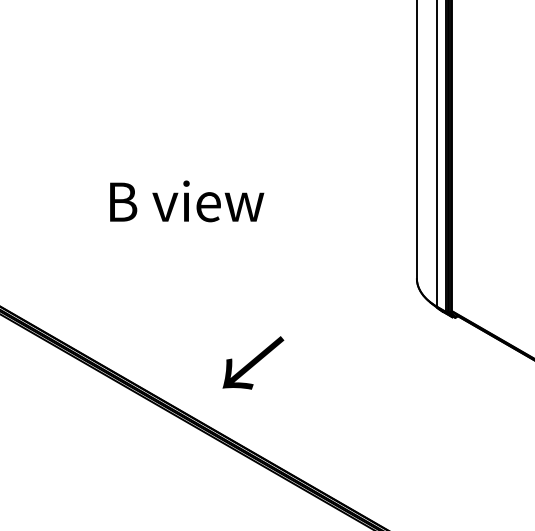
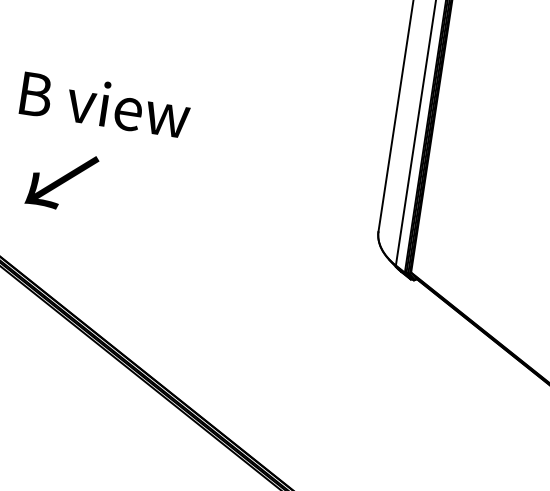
text: (187, 201) -> (105, 104), moved
text: (253, 362) -> (62, 180), moved

